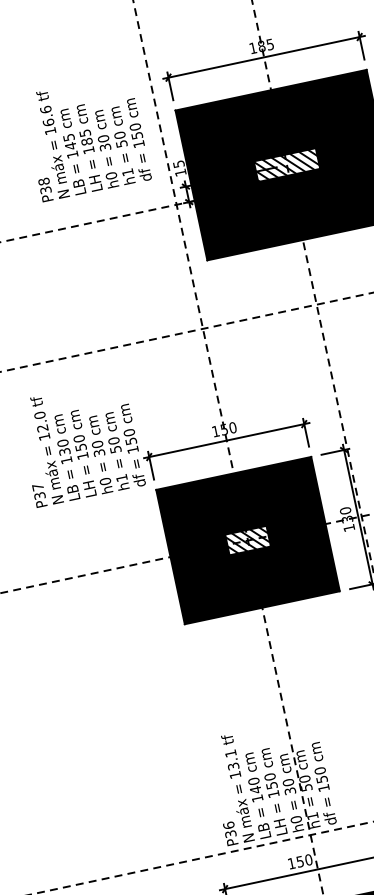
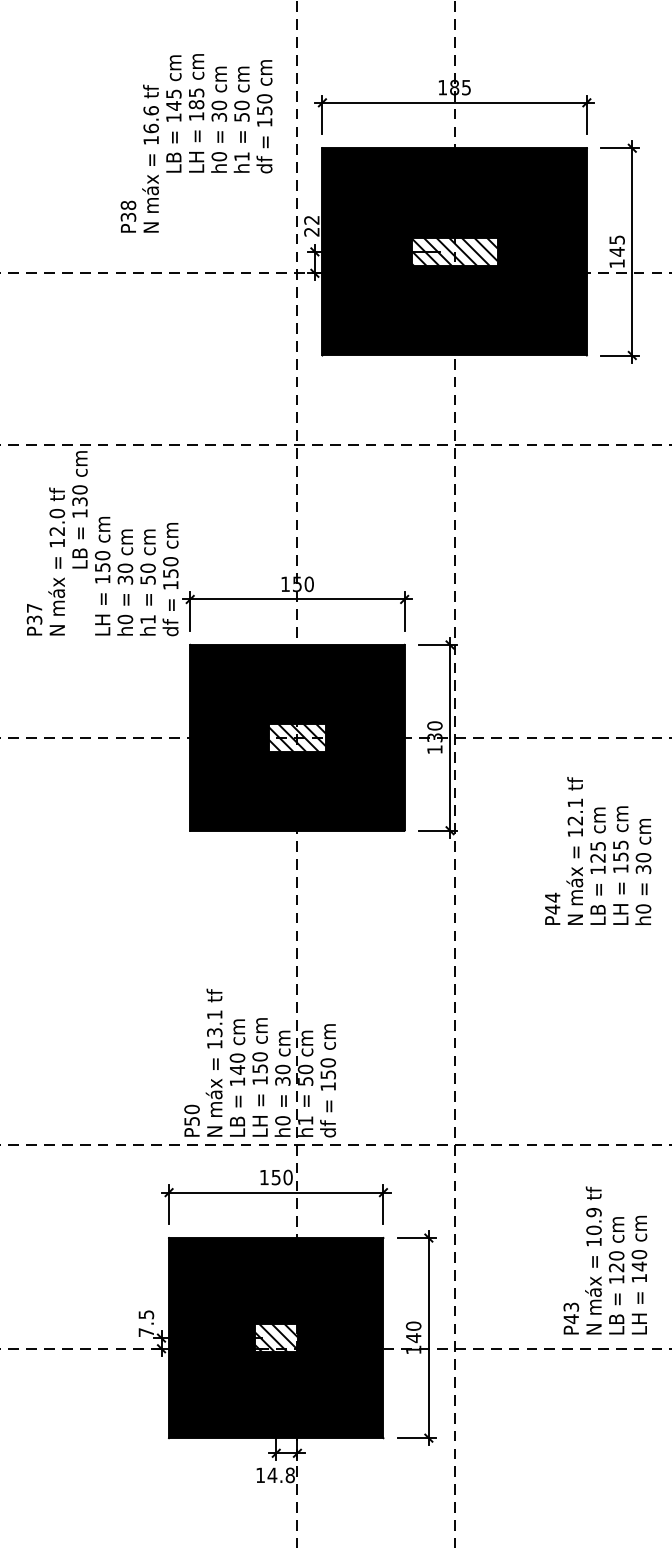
text: (104, 144) -> (219, 113), moved
text: (179, 168) -> (311, 226), 15 -> 22
text: (65, 457) -> (79, 509), moved
text: (229, 829) -> (191, 1114), P36 -> P50

